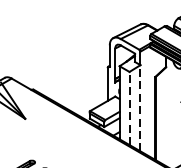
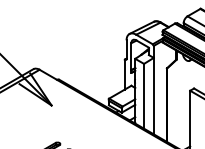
line: (130, 107) -> (144, 95), dashed -> solid
line: (140, 107) -> (153, 95), dashed -> solid

